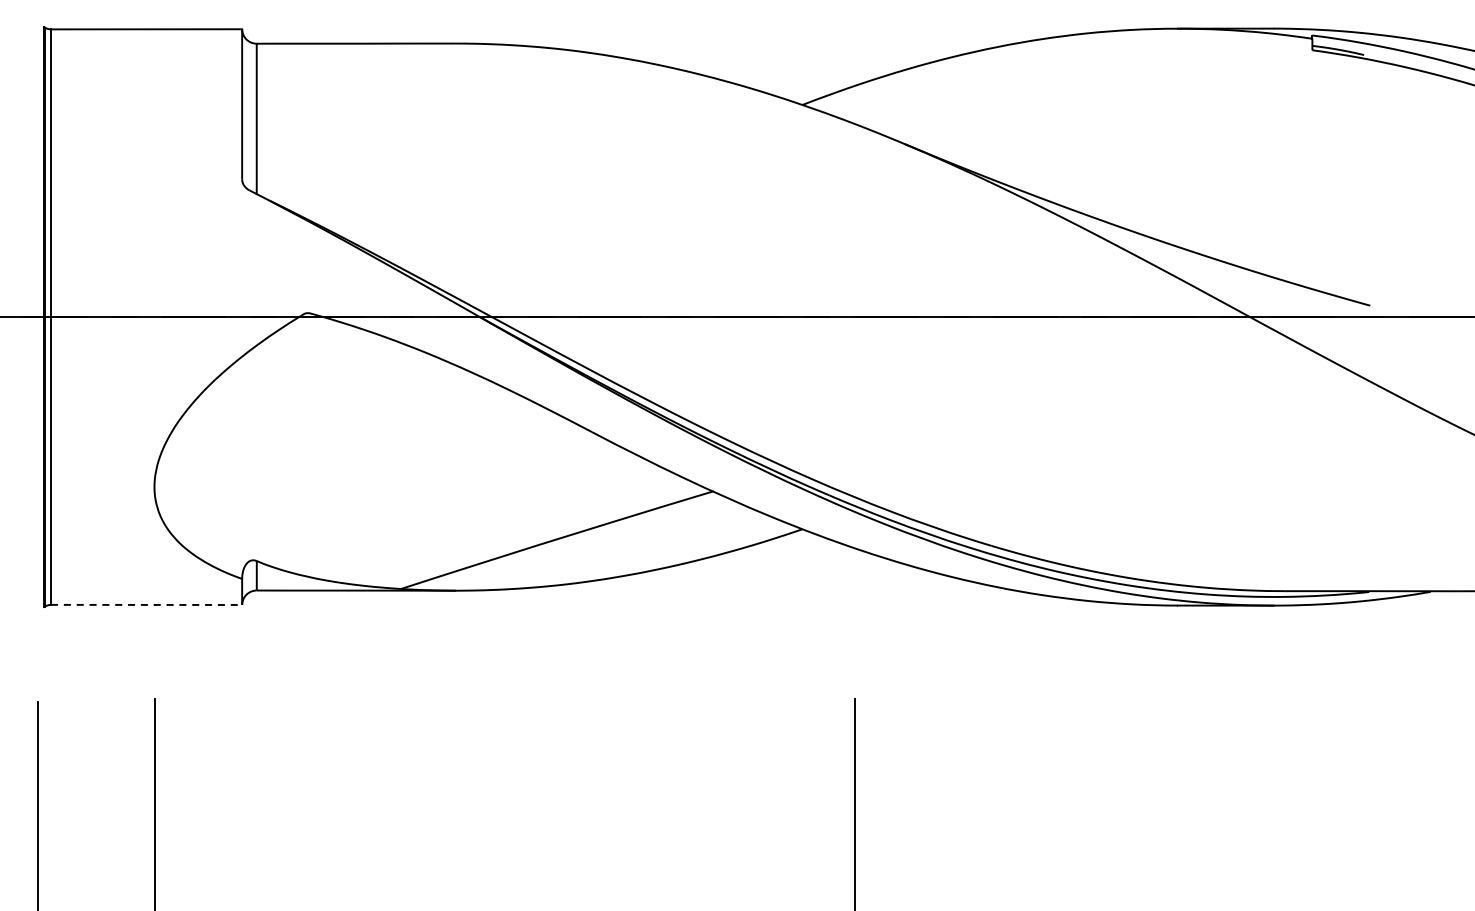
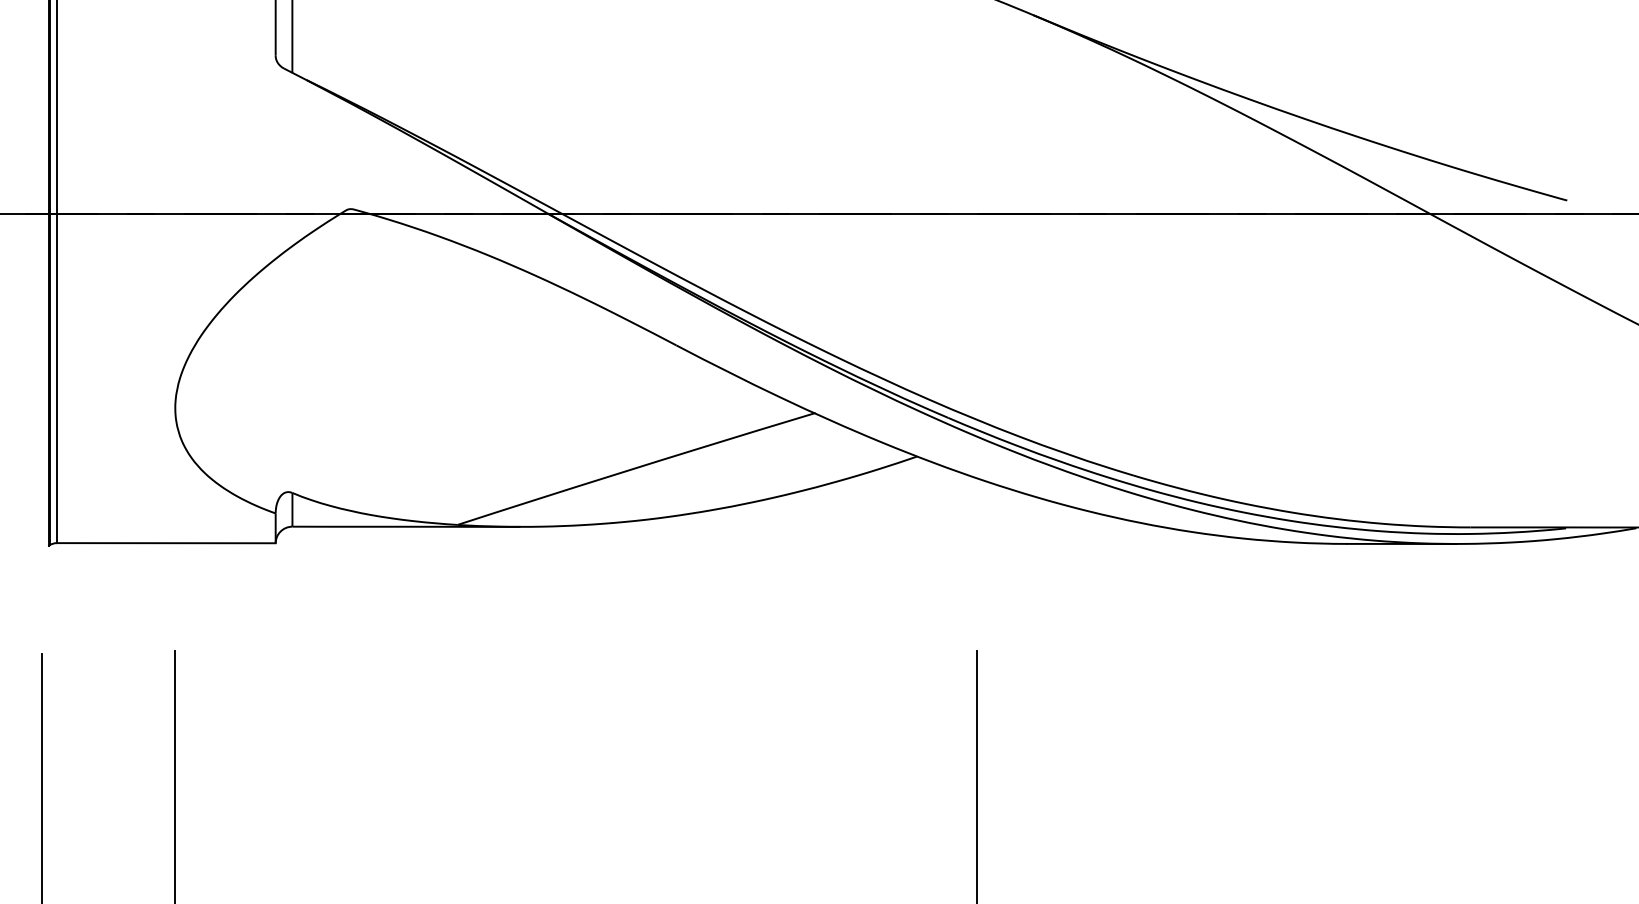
line: (146, 604) -> (166, 542), dashed -> solid

